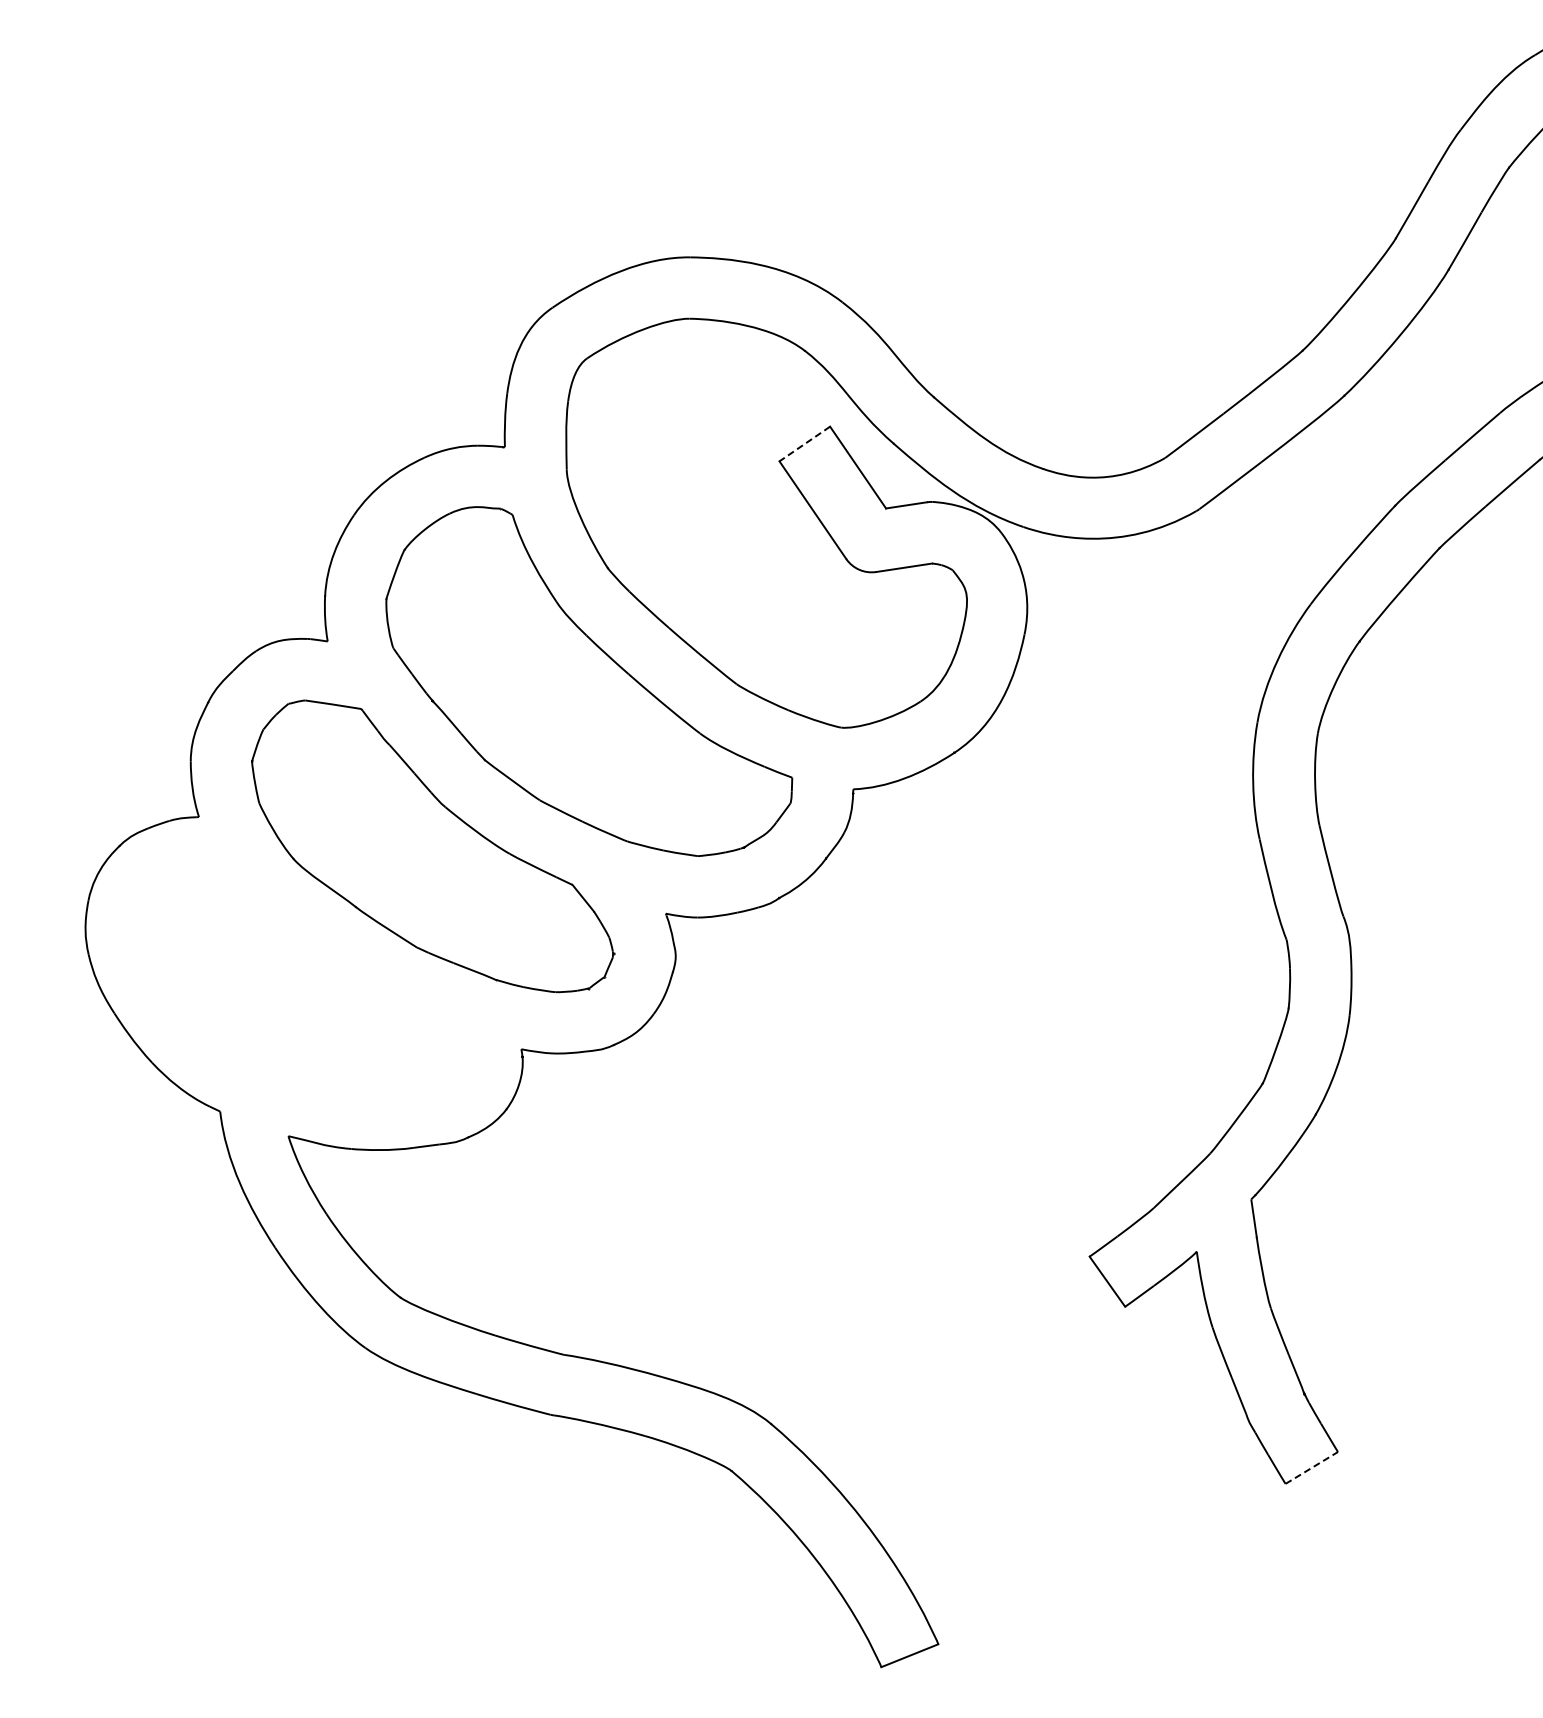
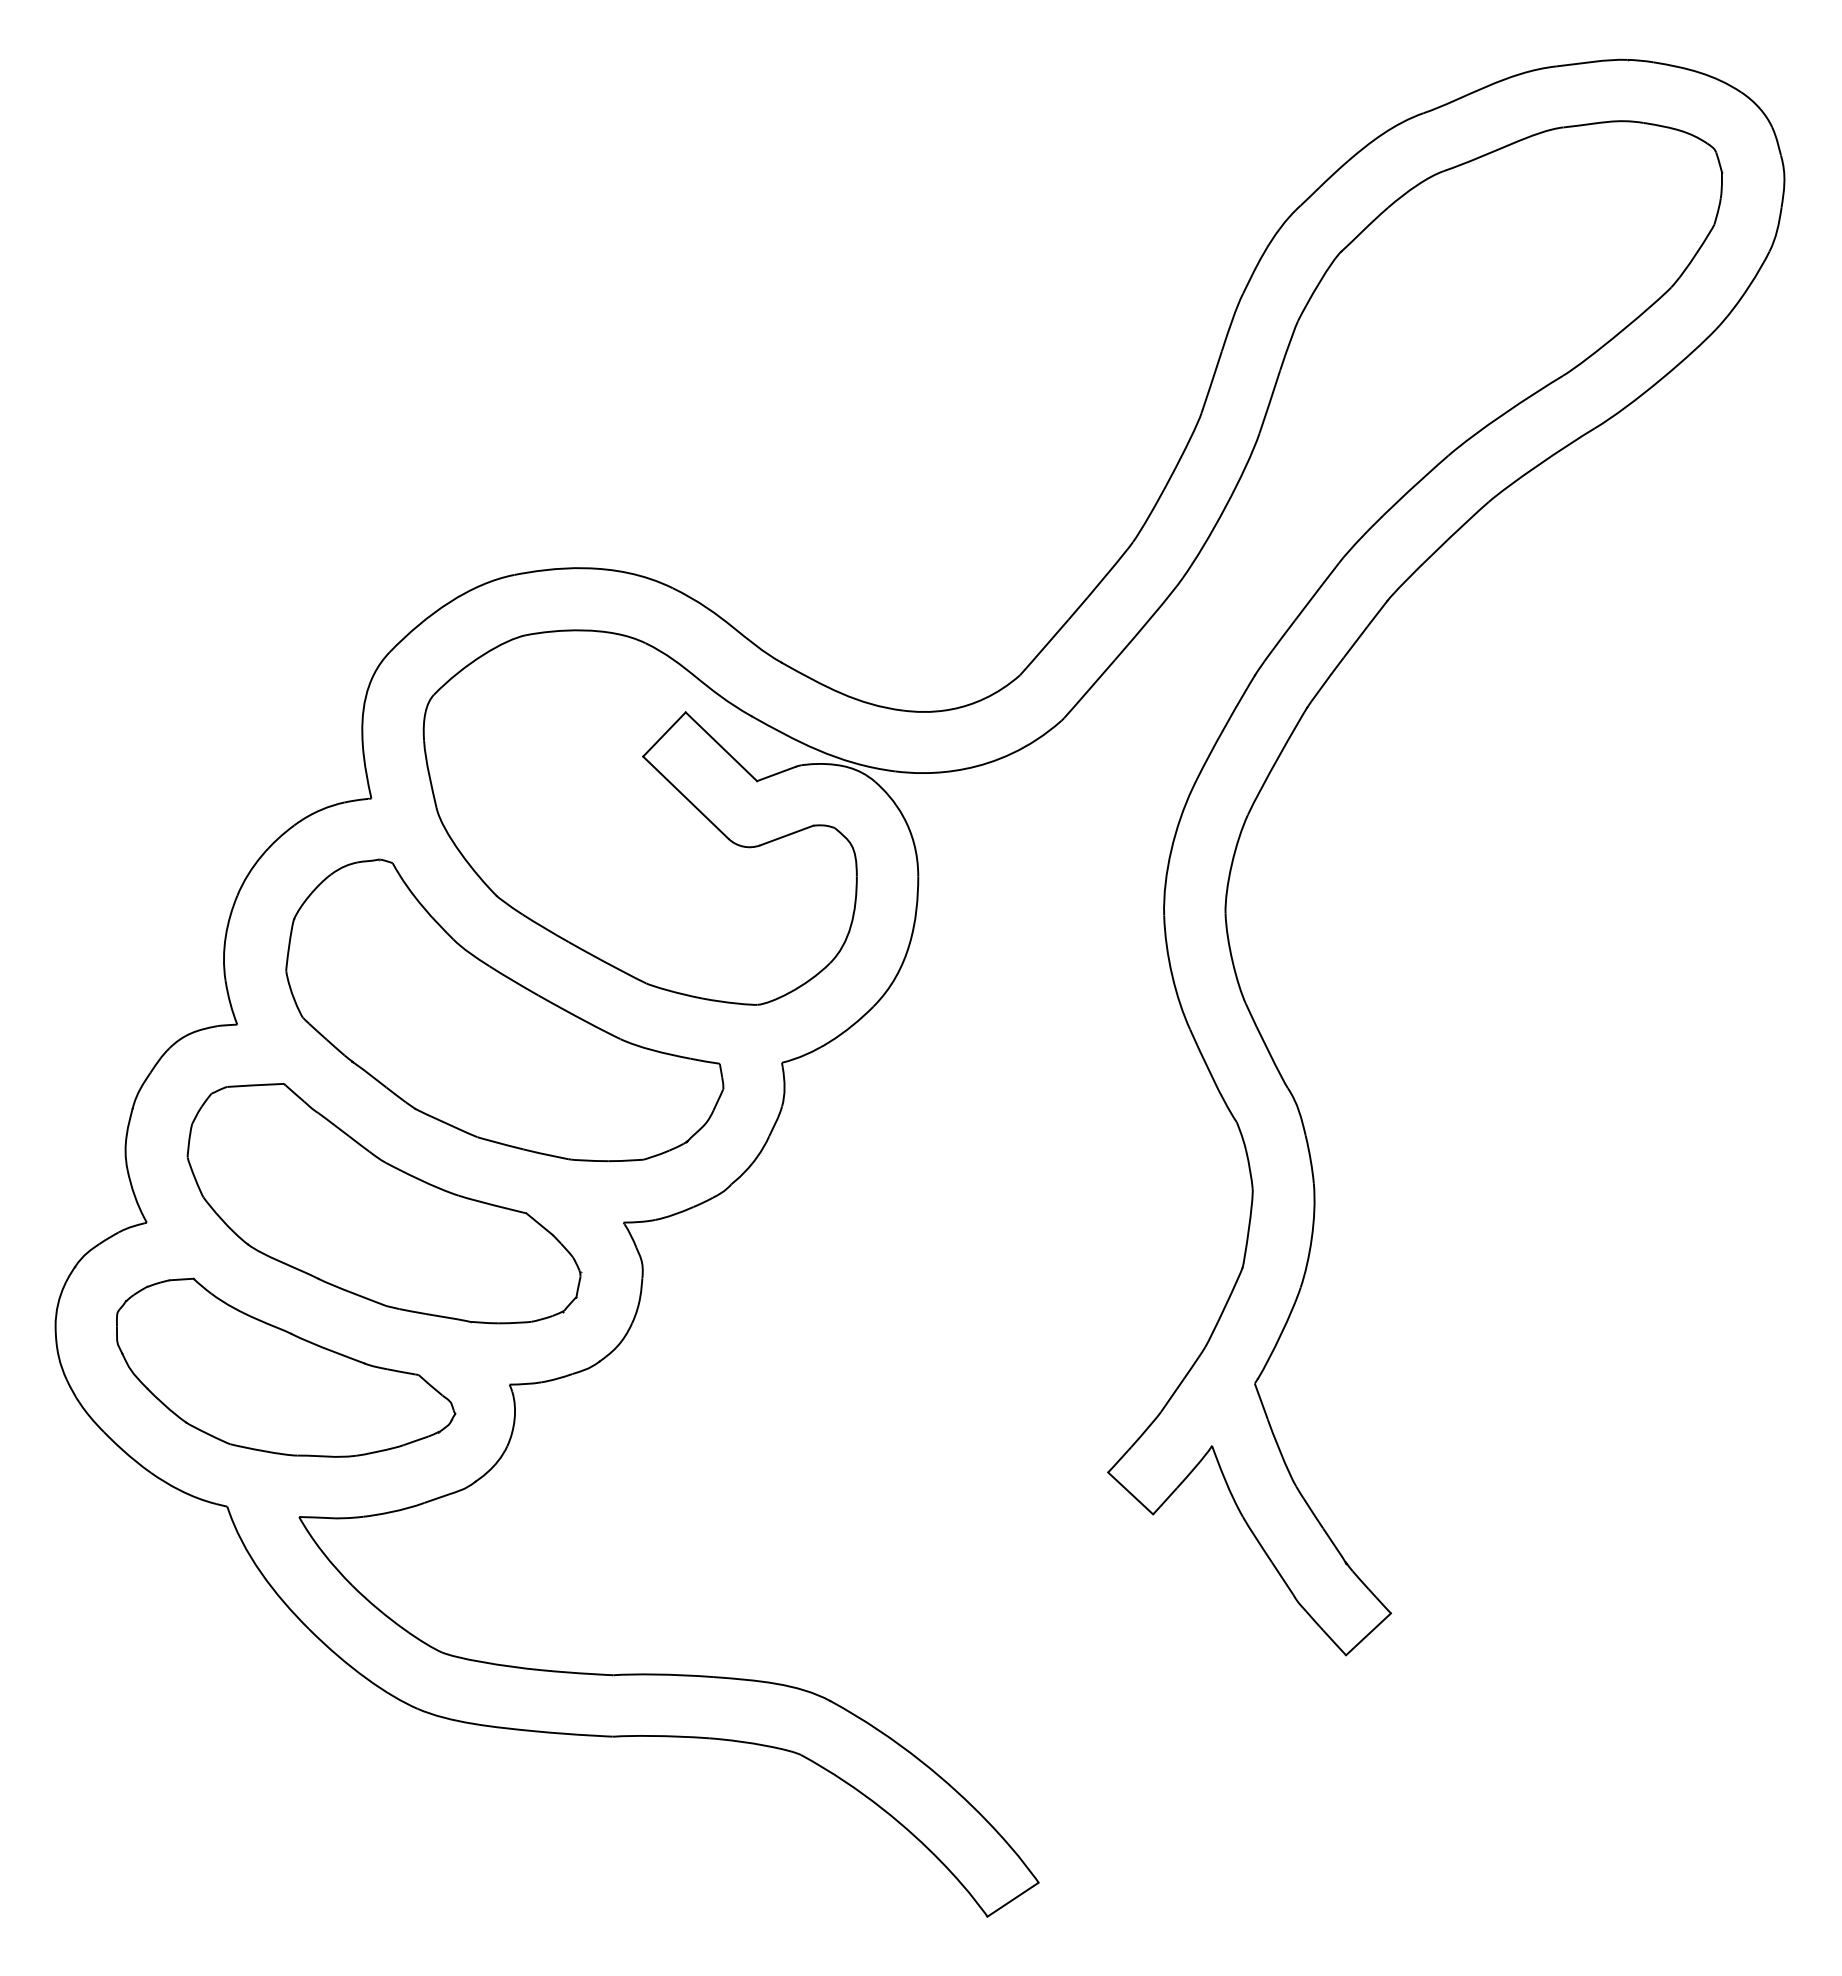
line: (804, 444) -> (664, 734), dashed -> solid
part: (306, 987) -> (286, 1367), added
line: (1311, 1468) -> (1368, 1634), dashed -> solid

